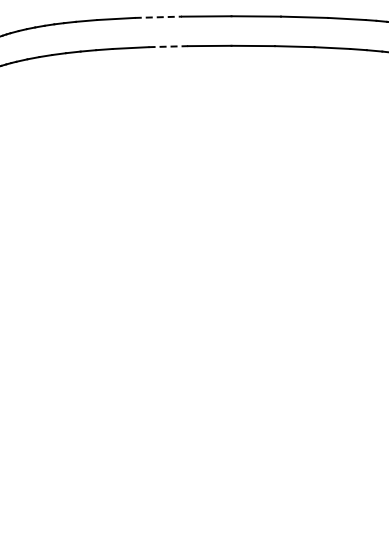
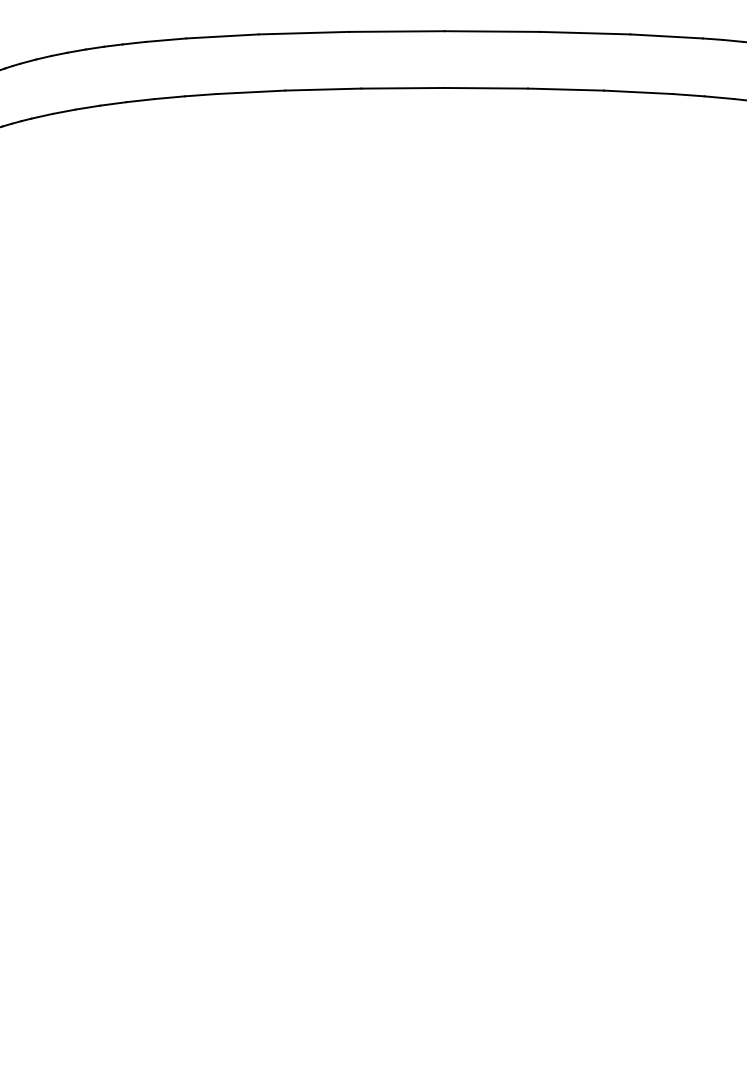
line: (158, 17) -> (304, 33), dashed -> solid
line: (168, 46) -> (323, 89), dashed -> solid

